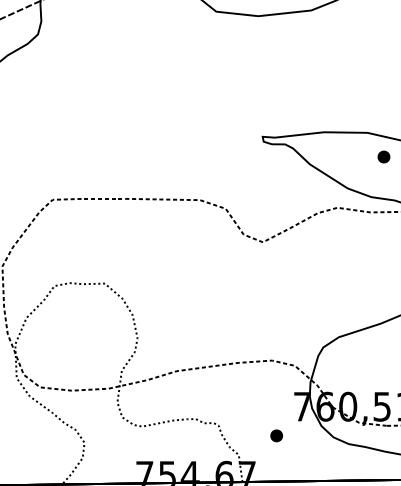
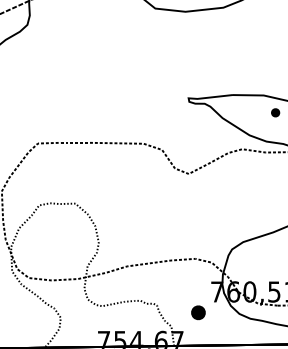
part: (276, 435) -> (198, 312), size x1.6

